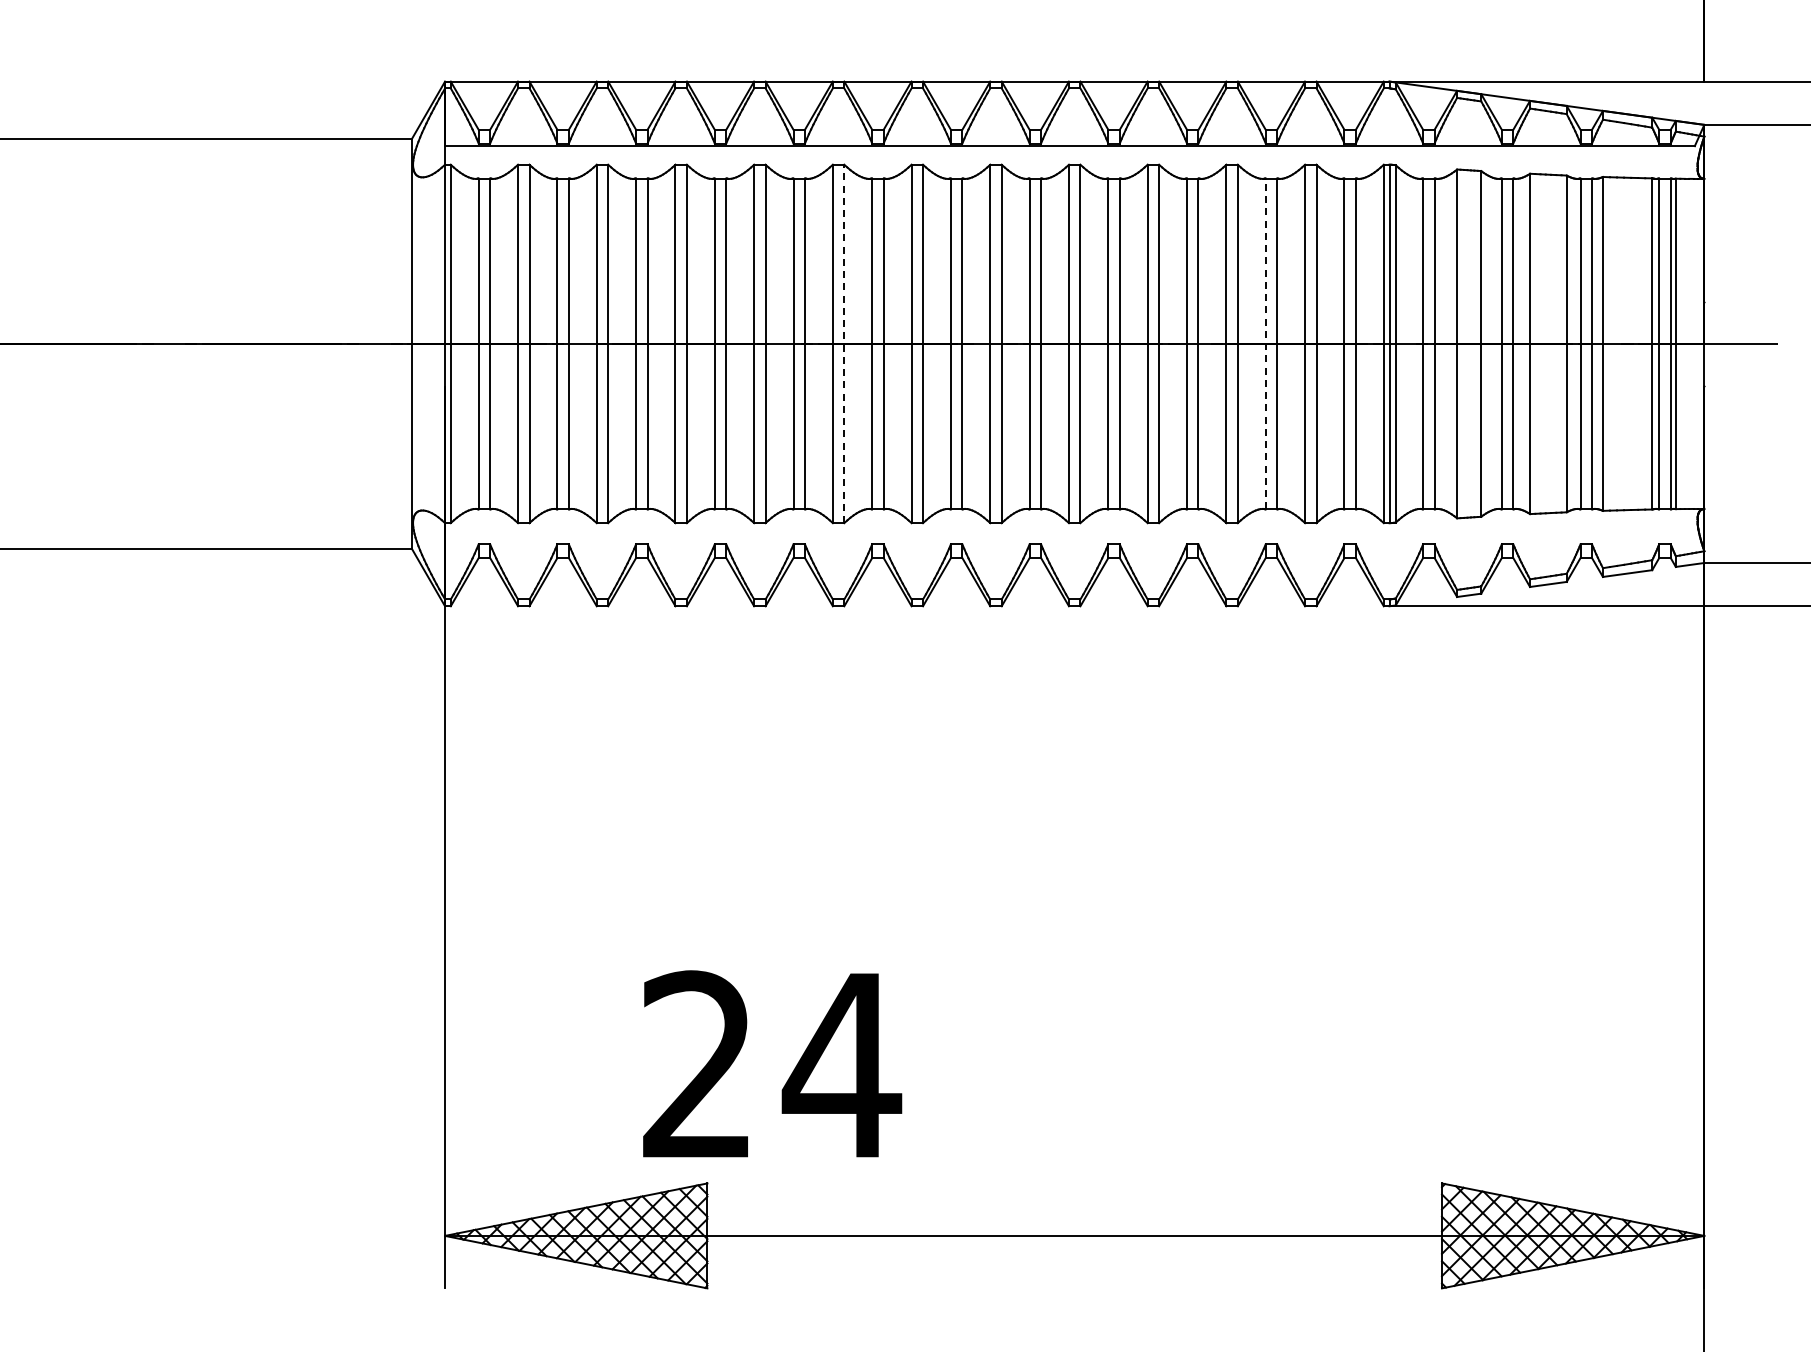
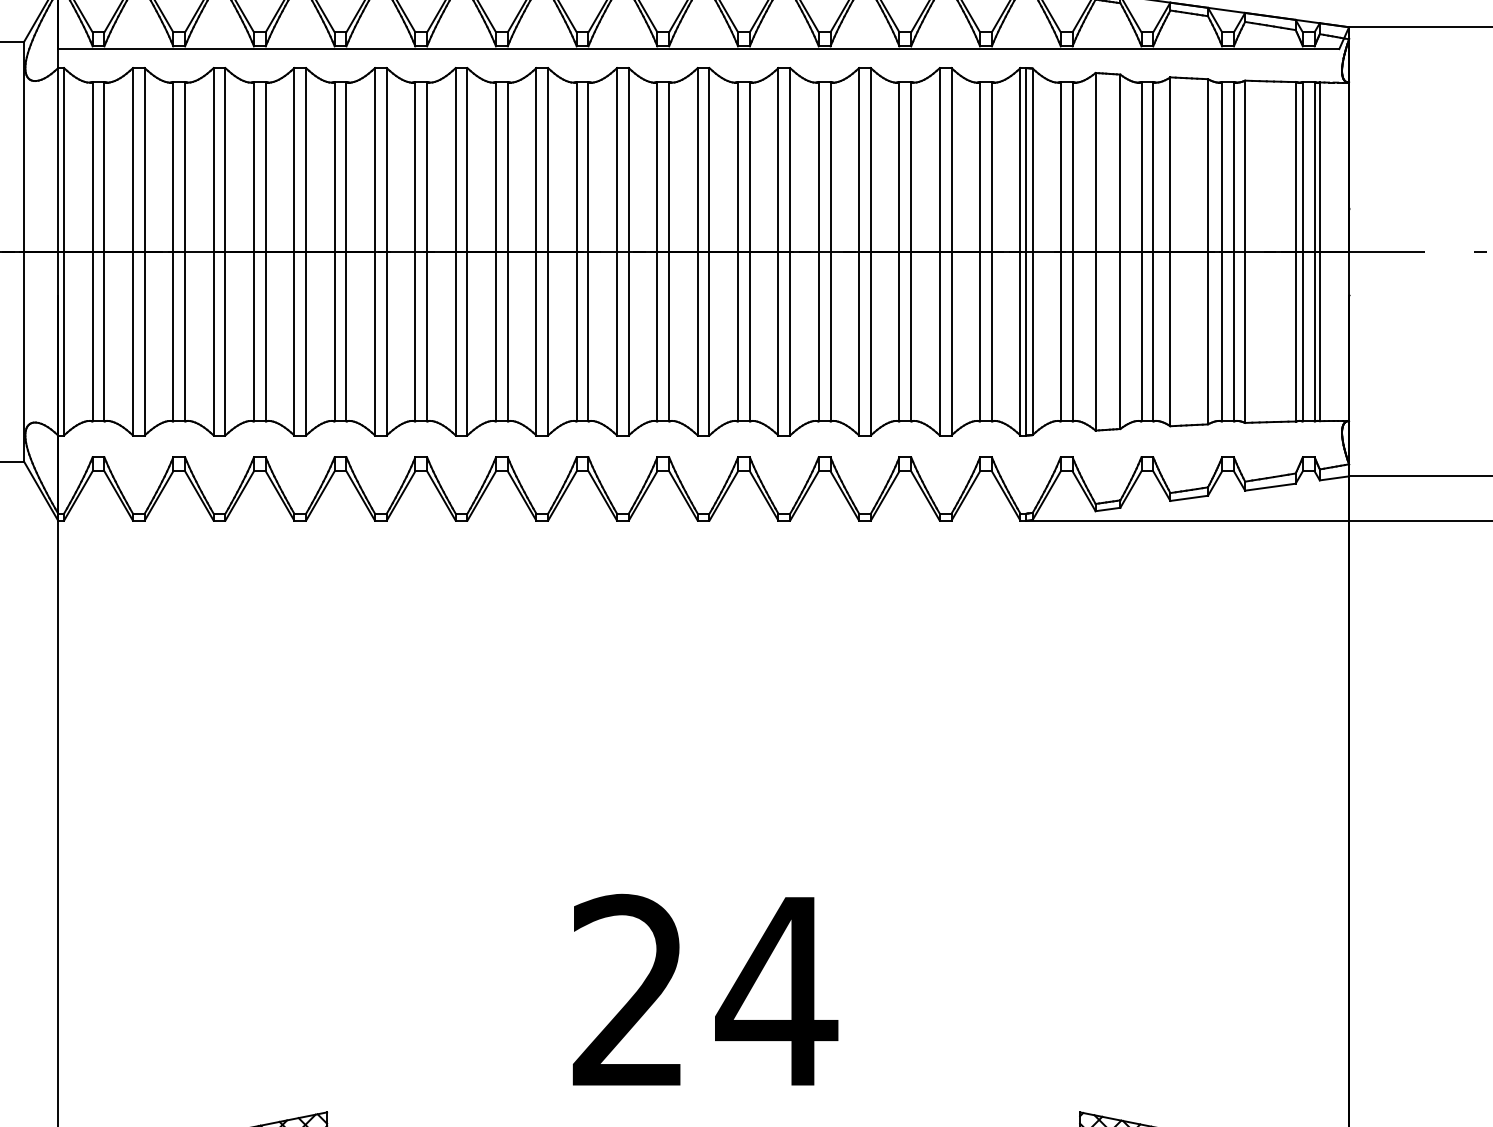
line: (844, 343) -> (467, 251), dashed -> solid
line: (1265, 343) -> (899, 251), dashed -> solid
text: (772, 1063) -> (705, 989), moved

